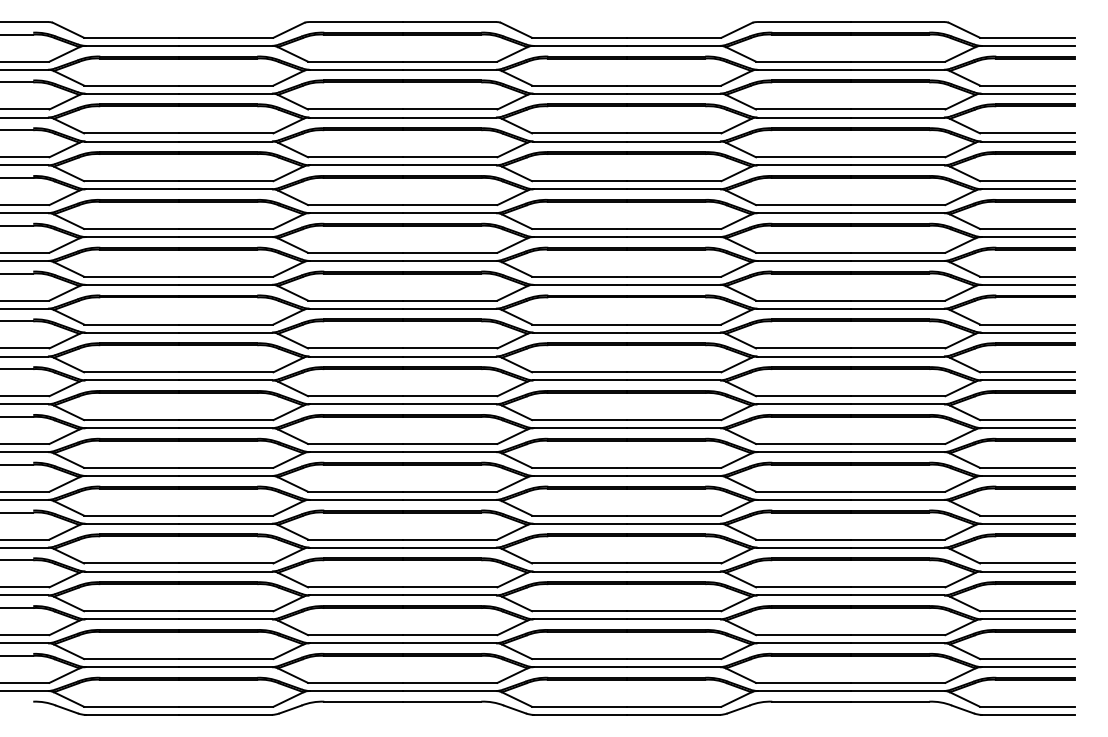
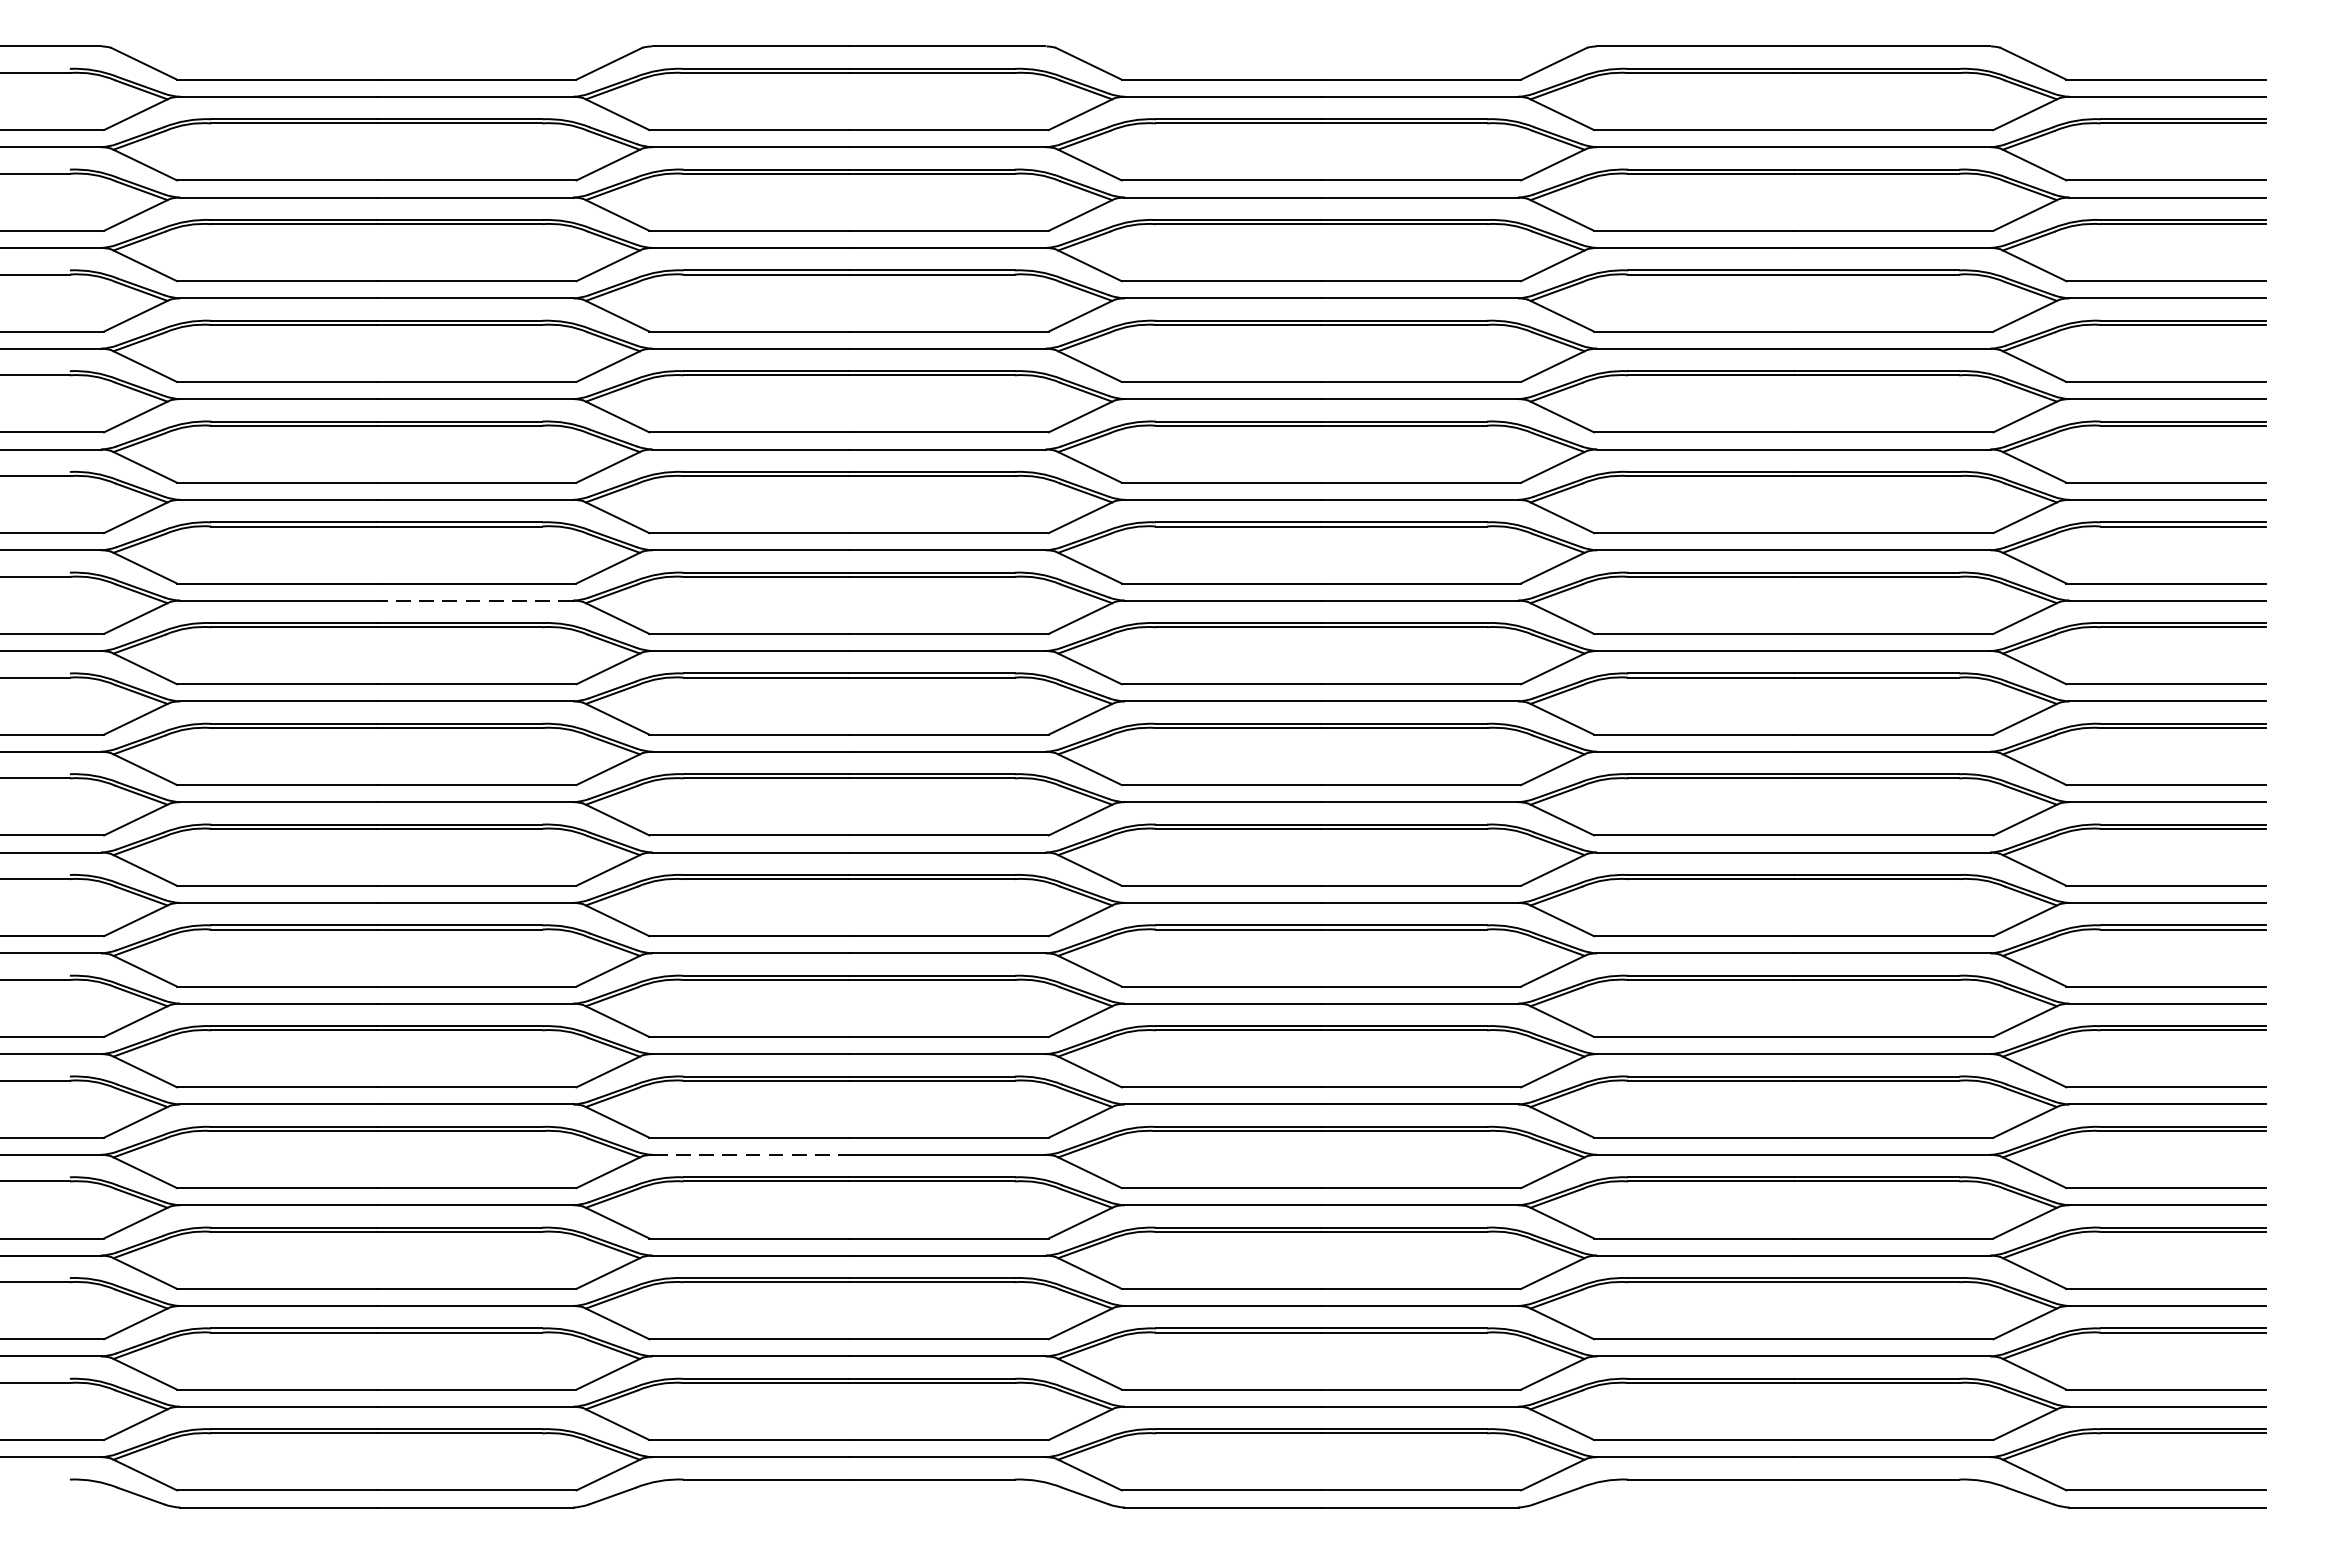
line: (225, 284) -> (475, 599), solid -> dashed
line: (356, 547) -> (751, 1154), solid -> dashed

